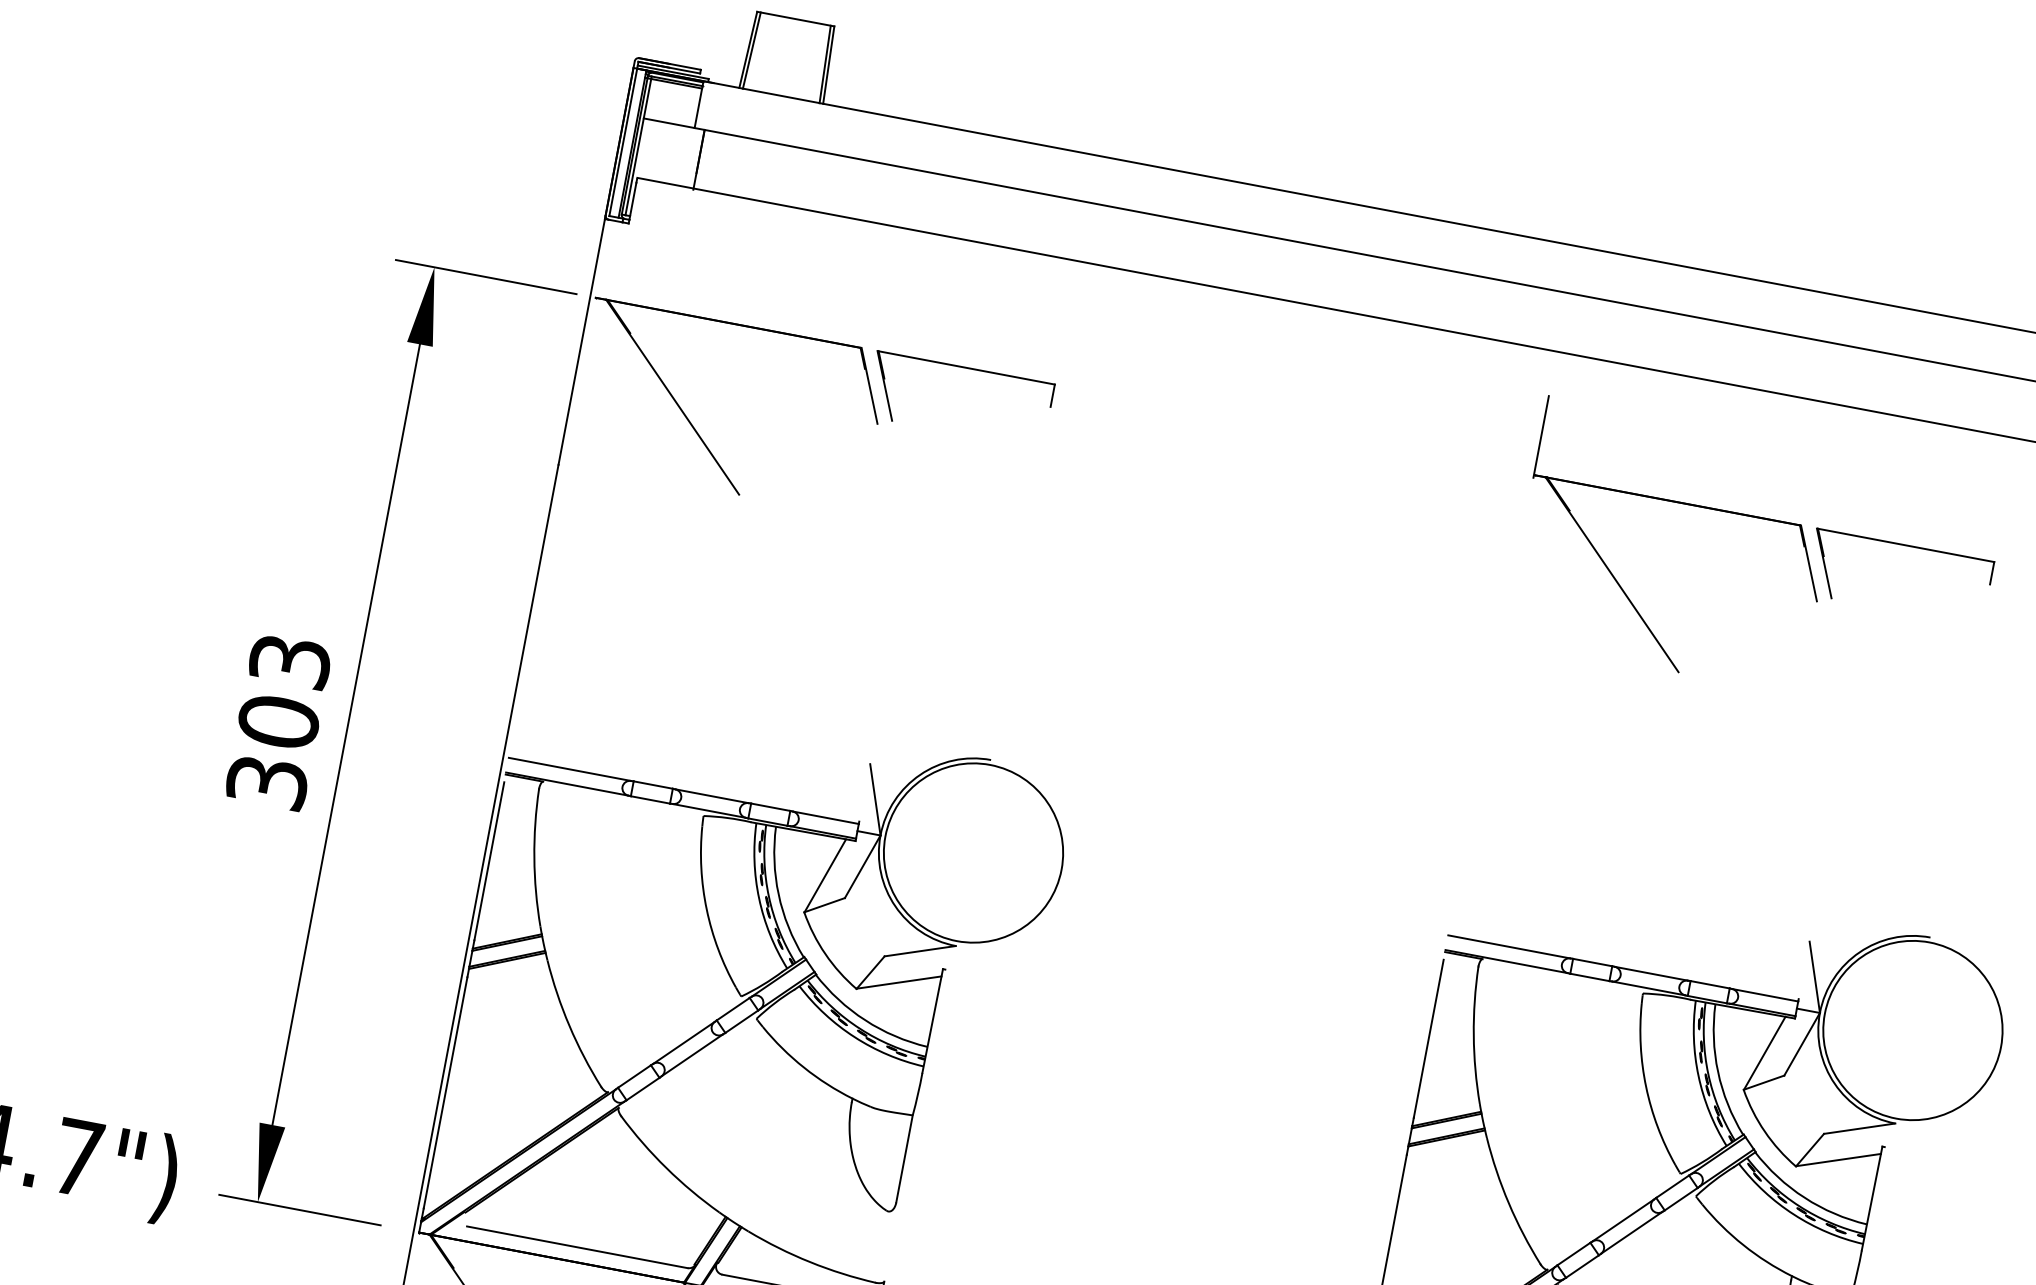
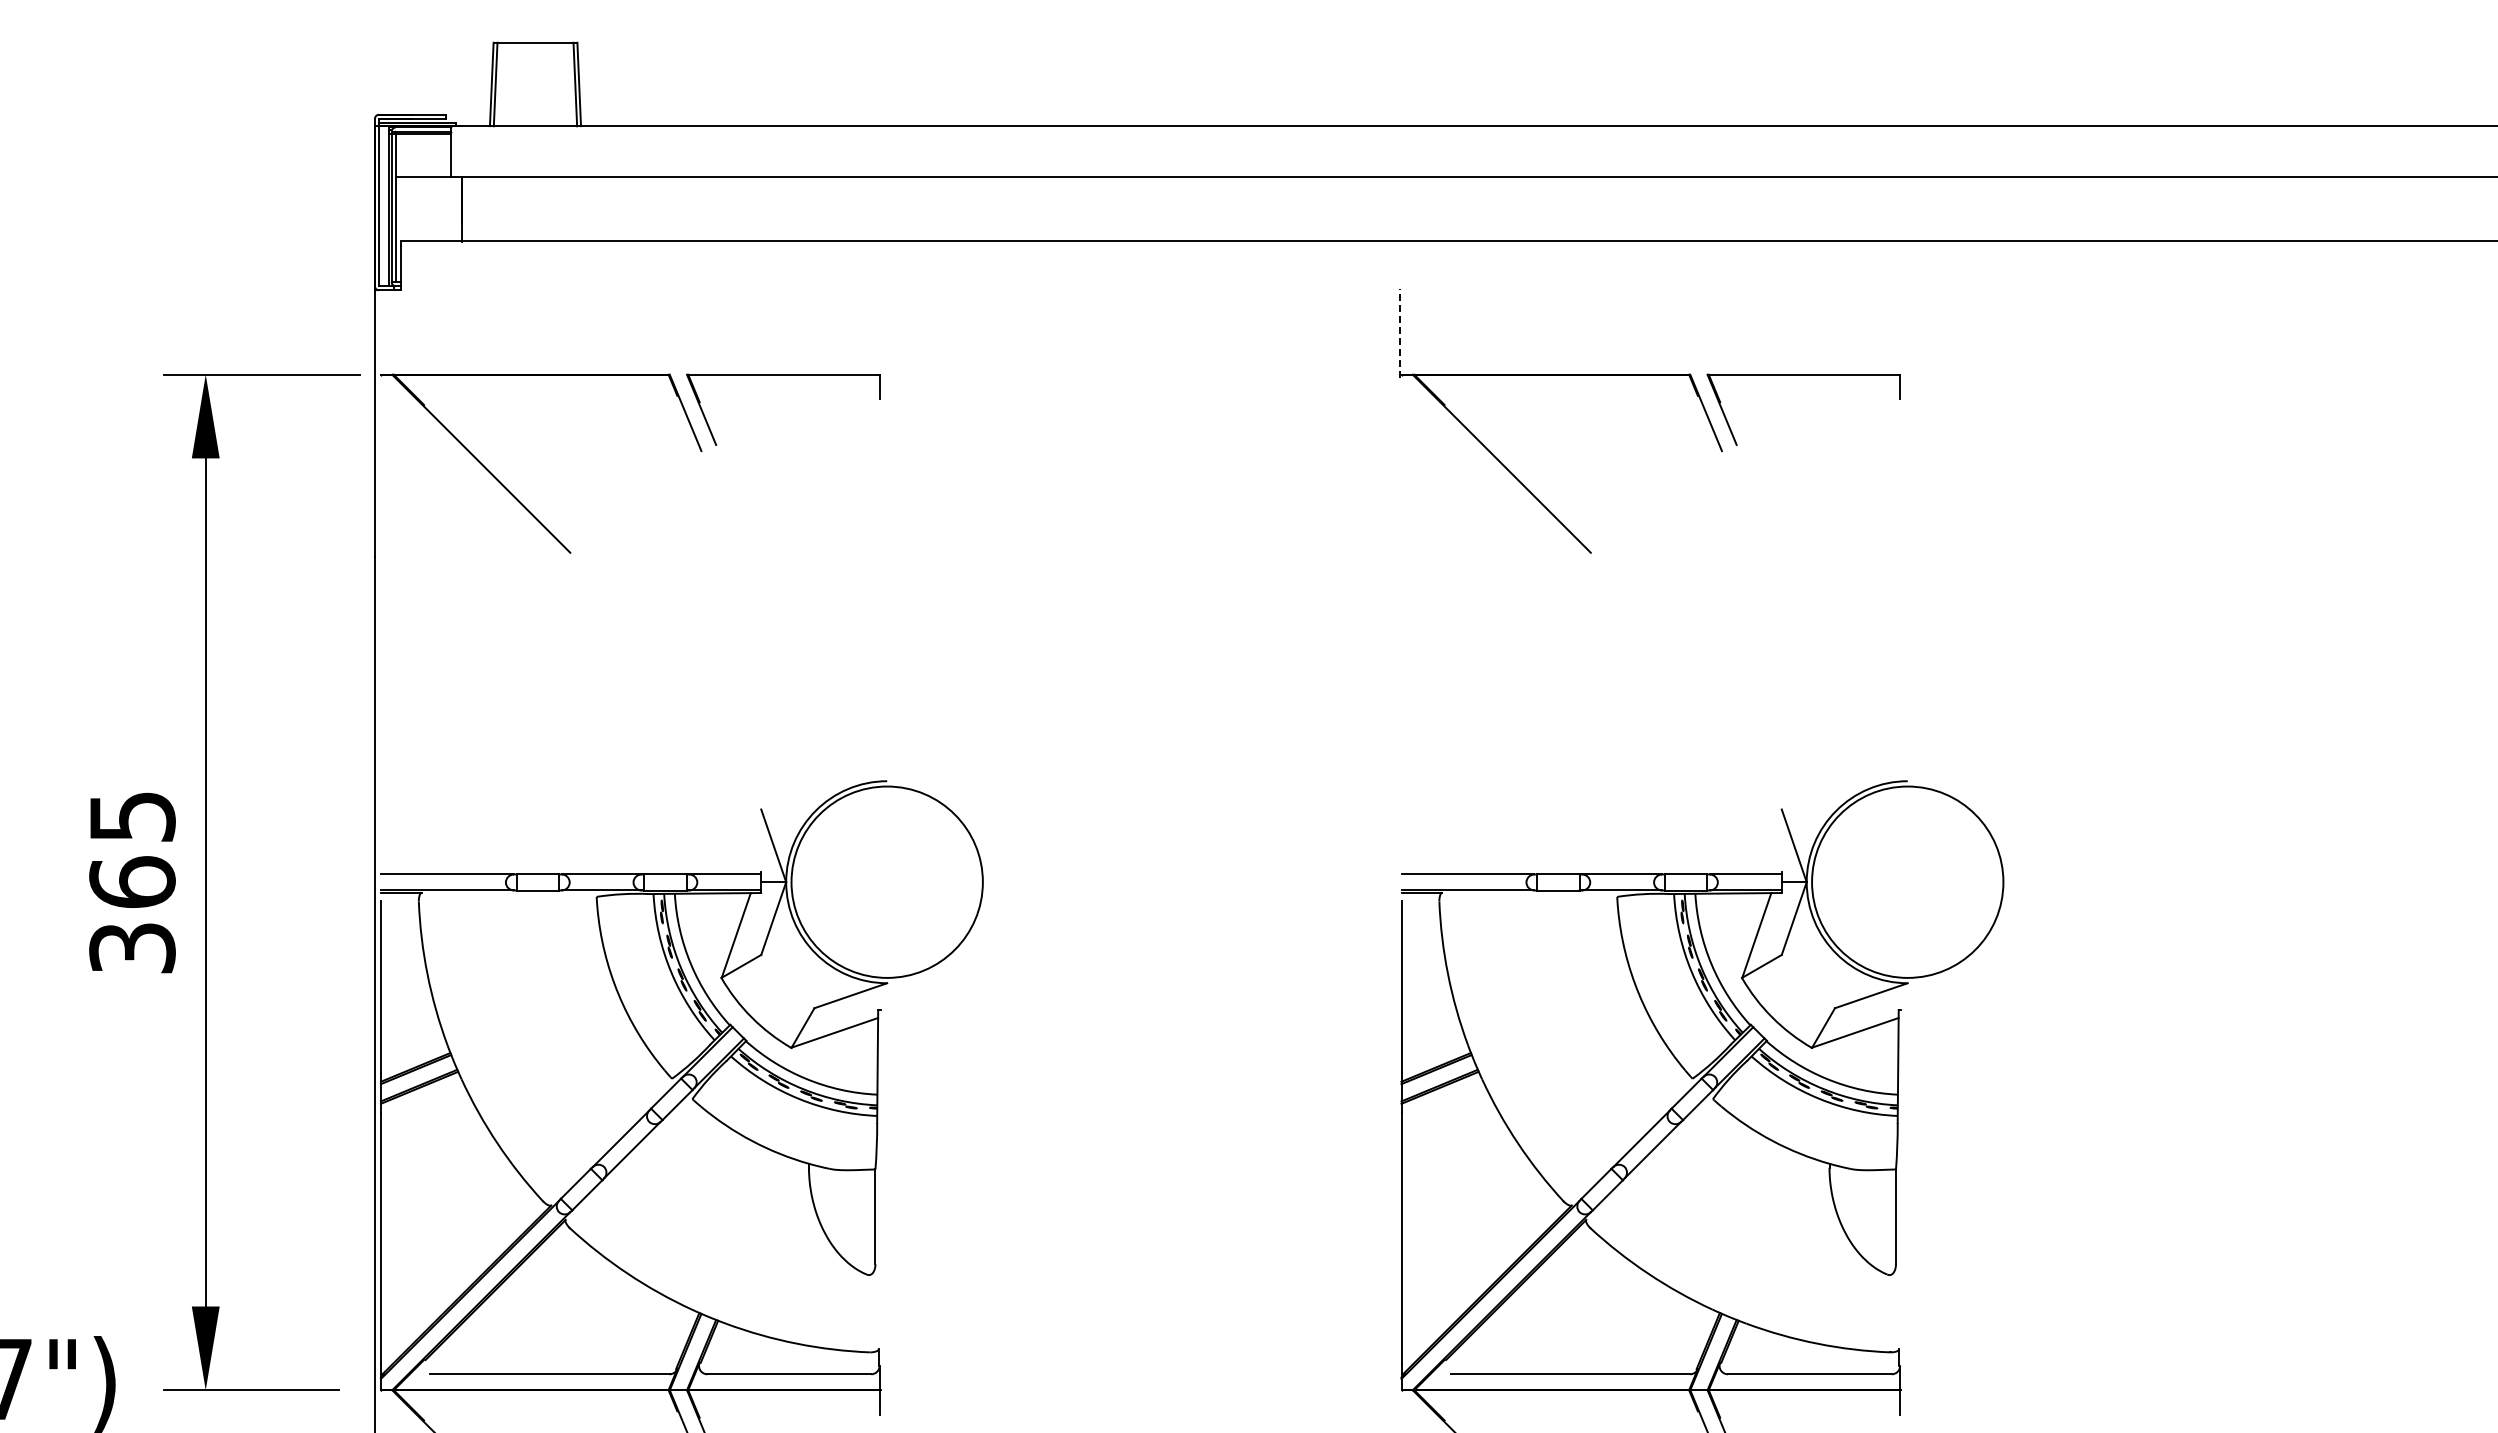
line: (1541, 436) -> (1400, 332), solid -> dashed
text: (284, 692) -> (132, 850), 303 -> 365

